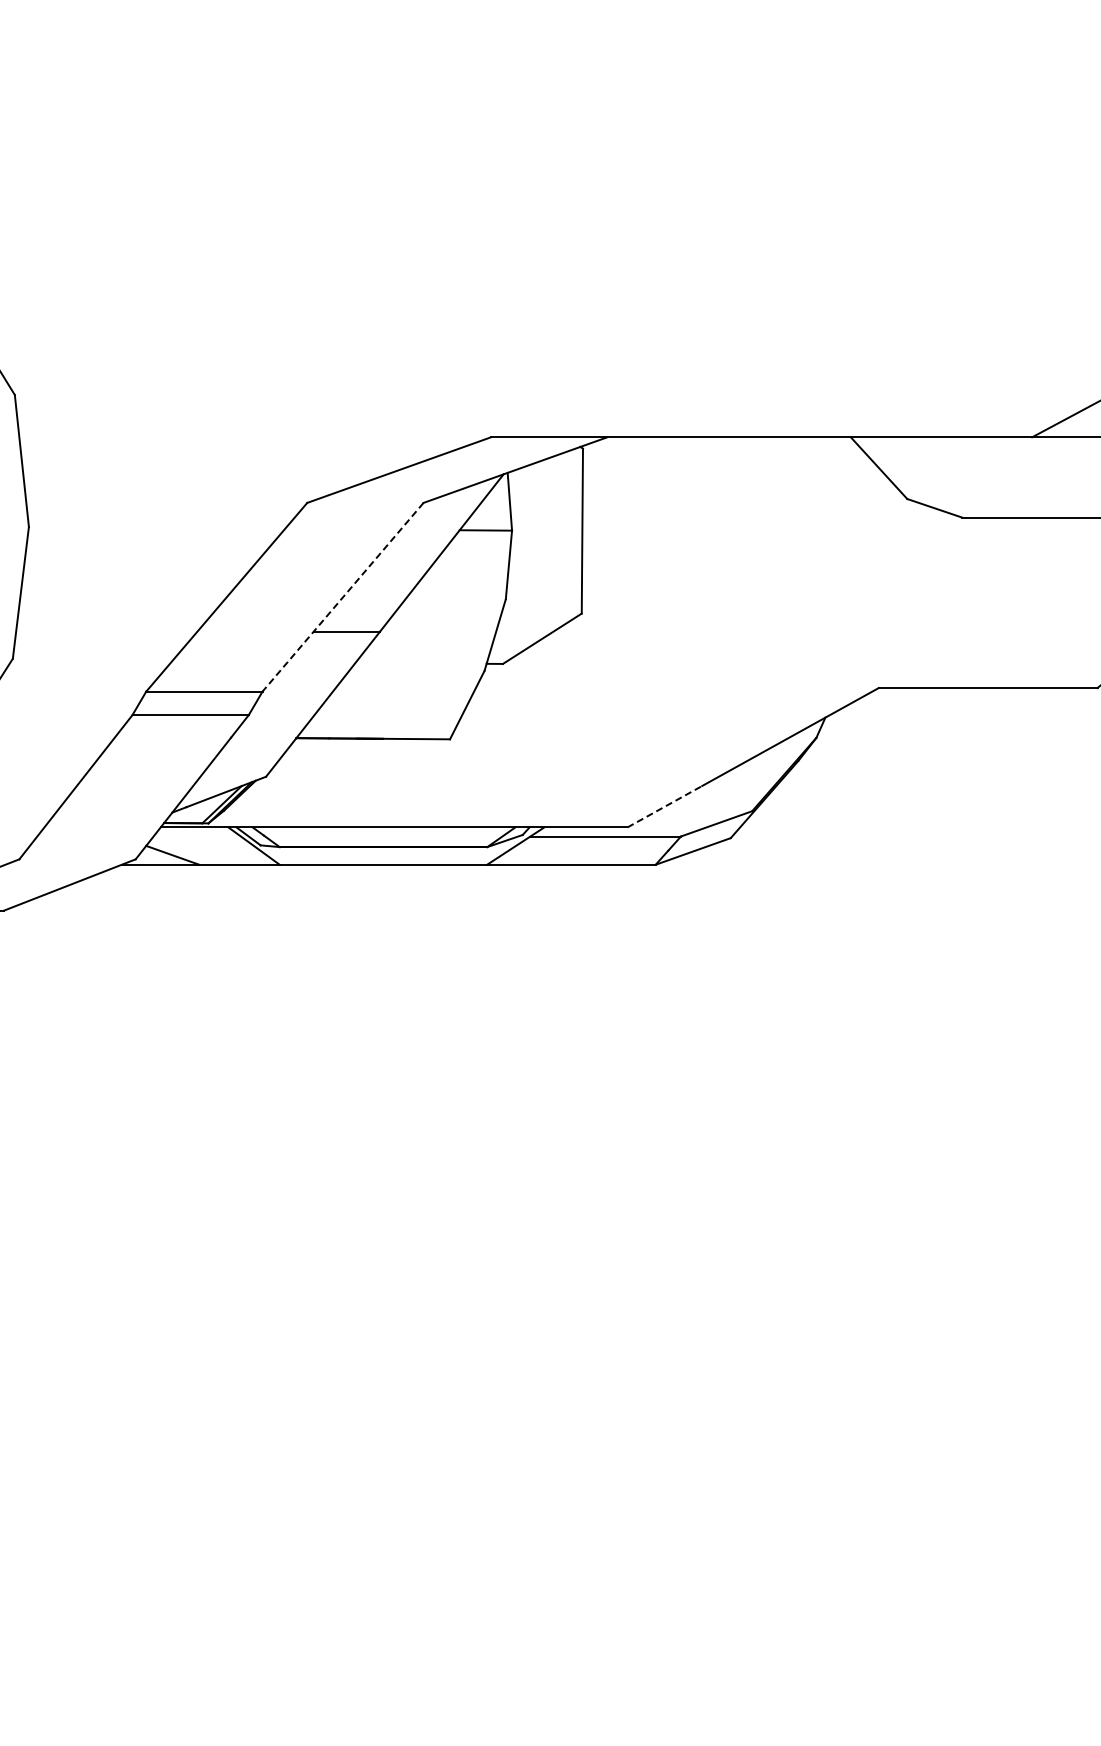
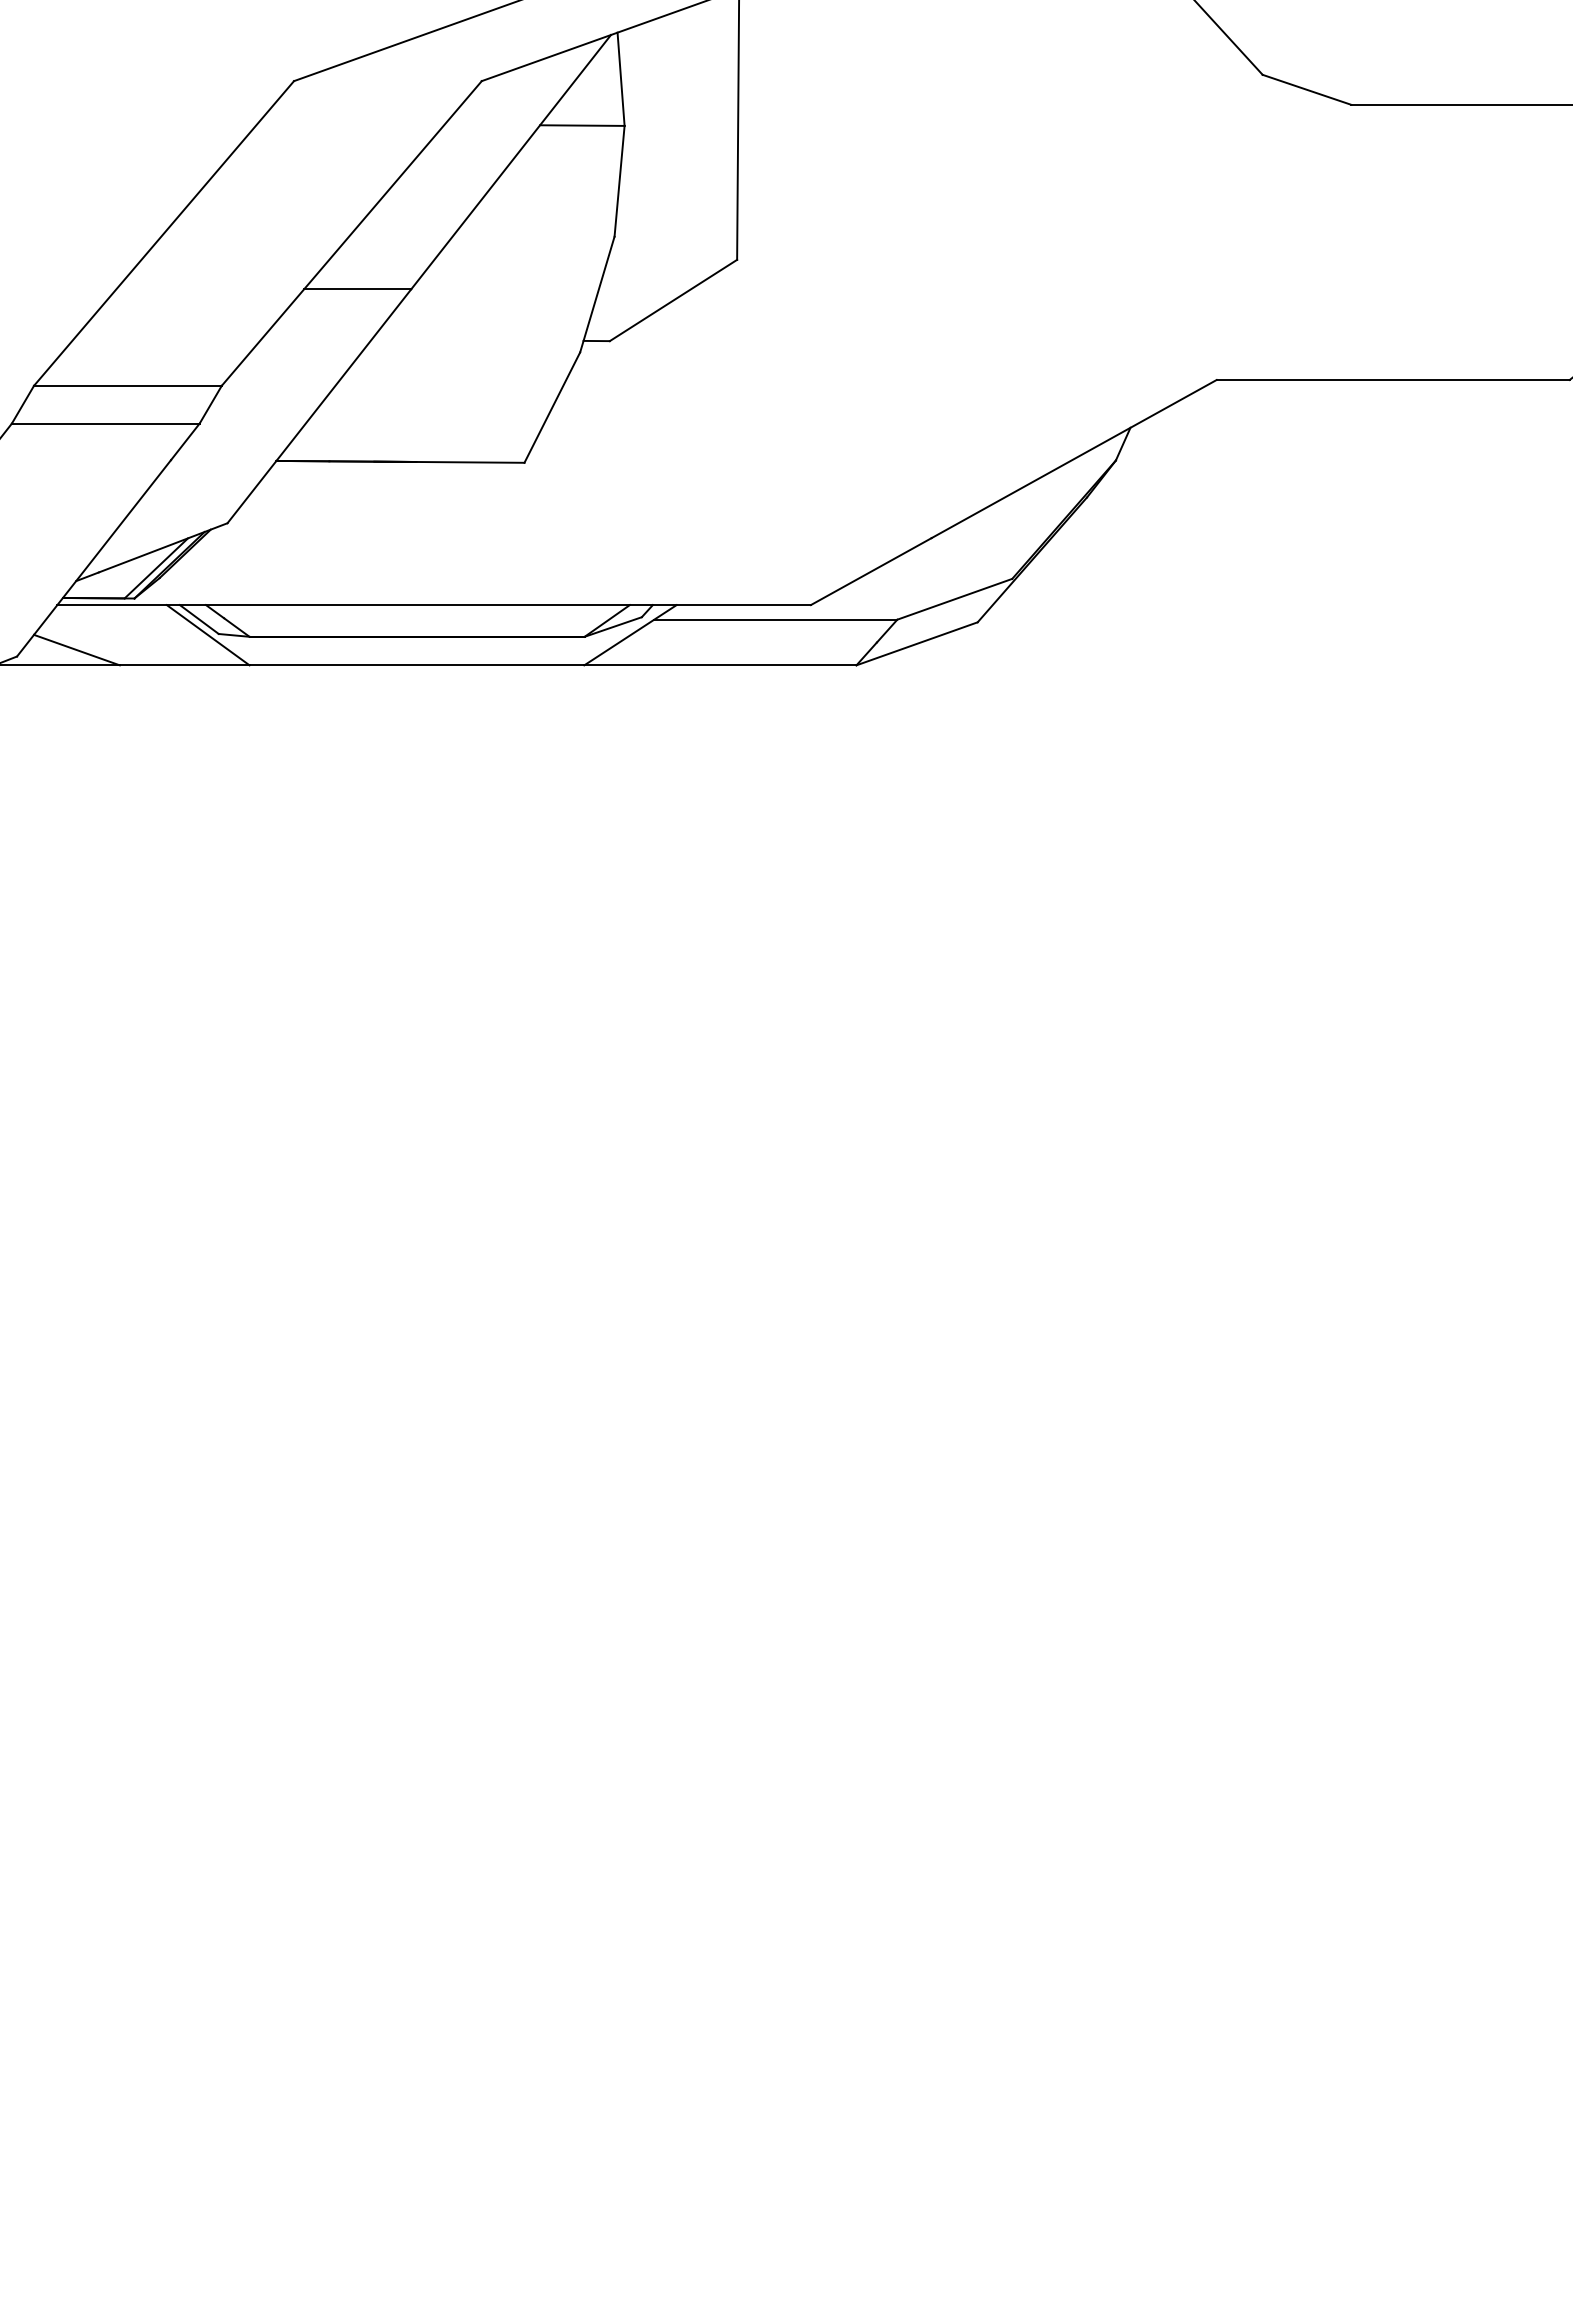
line: (342, 597) -> (350, 233), dashed -> solid
line: (664, 806) -> (870, 571), dashed -> solid

